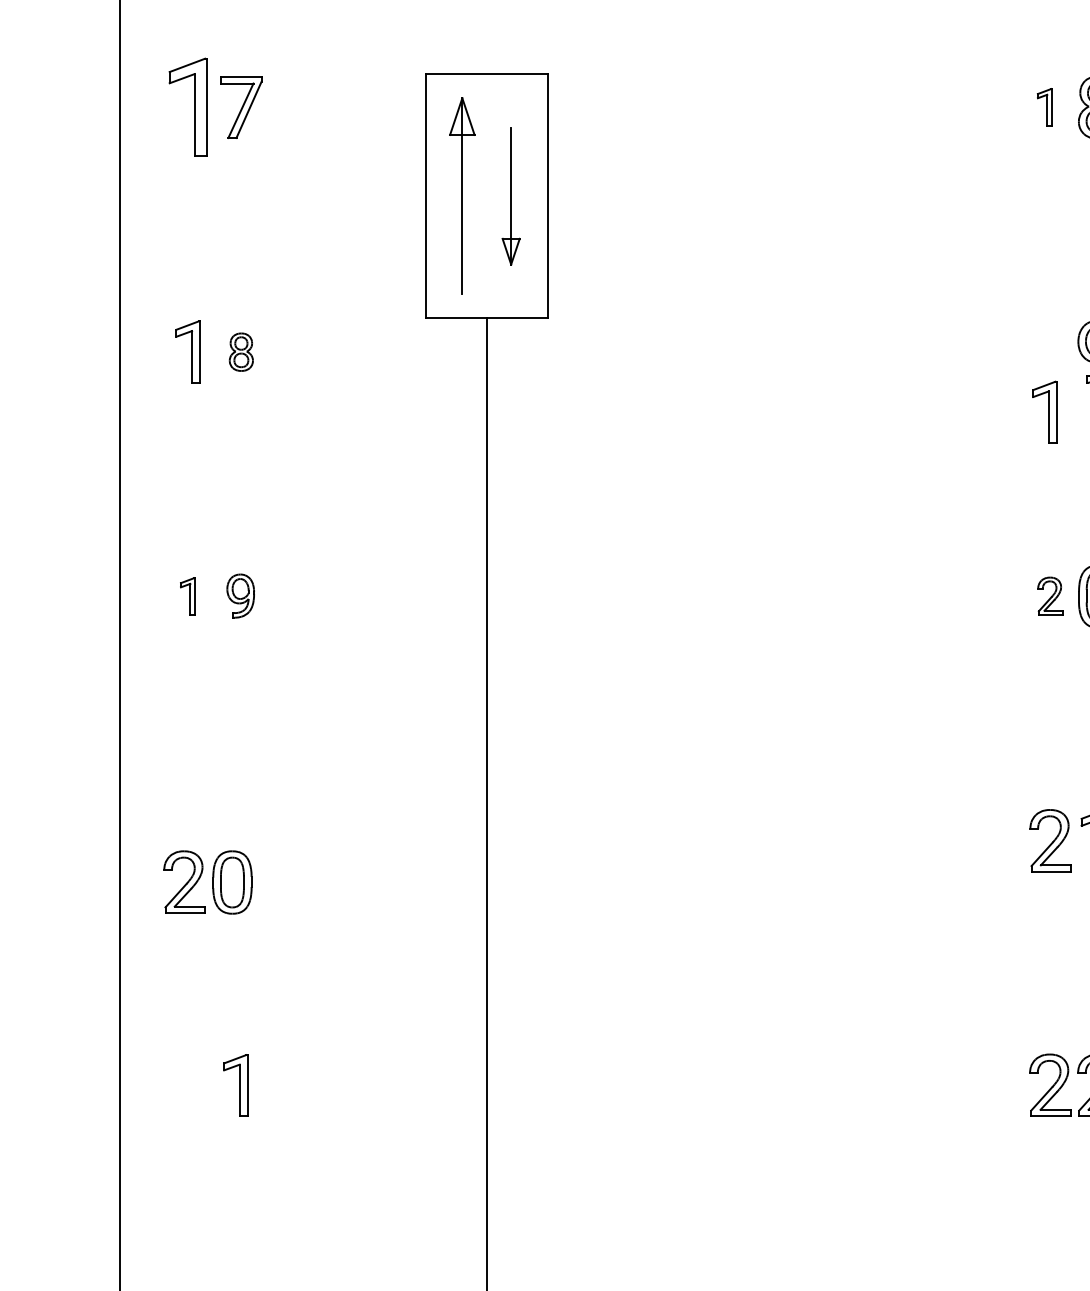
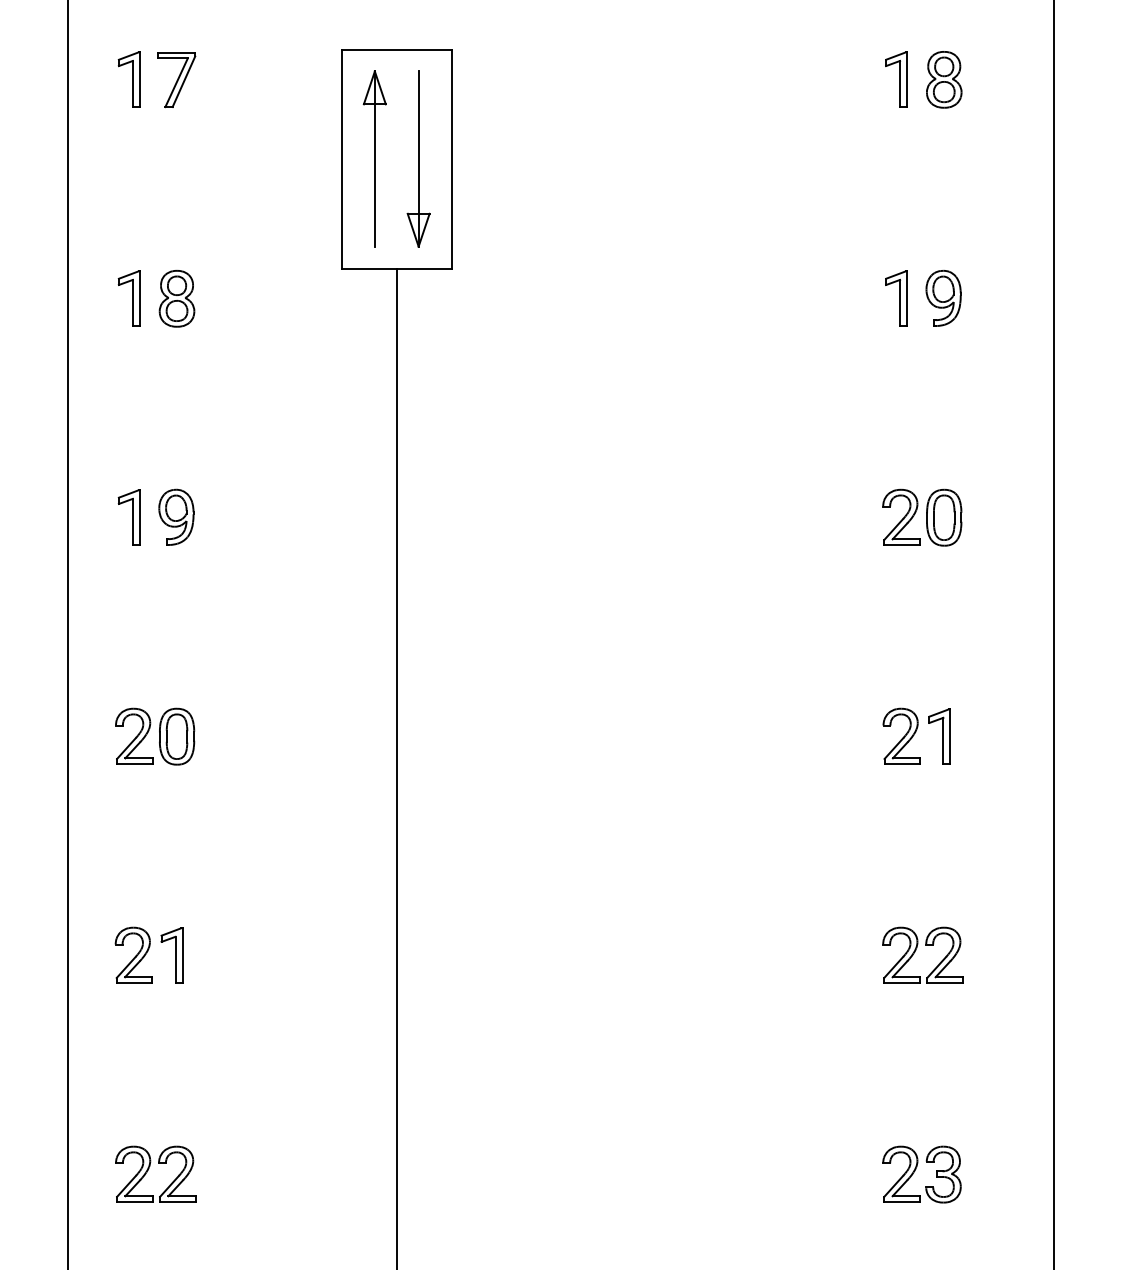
part: (187, 107) -> (128, 79), size x0.62
part: (1044, 107) -> (896, 79), size x1.67
part: (511, 195) -> (418, 158), size x1.43
part: (240, 351) -> (176, 298), size x1.67
part: (1044, 412) -> (896, 298), moved
part: (240, 595) -> (176, 516), size x1.43
part: (1050, 595) -> (901, 516), size x1.67
part: (187, 596) -> (128, 517), size x1.67
part: (208, 882) -> (155, 736), moved
part: (192, 1084) -> (133, 954), added

